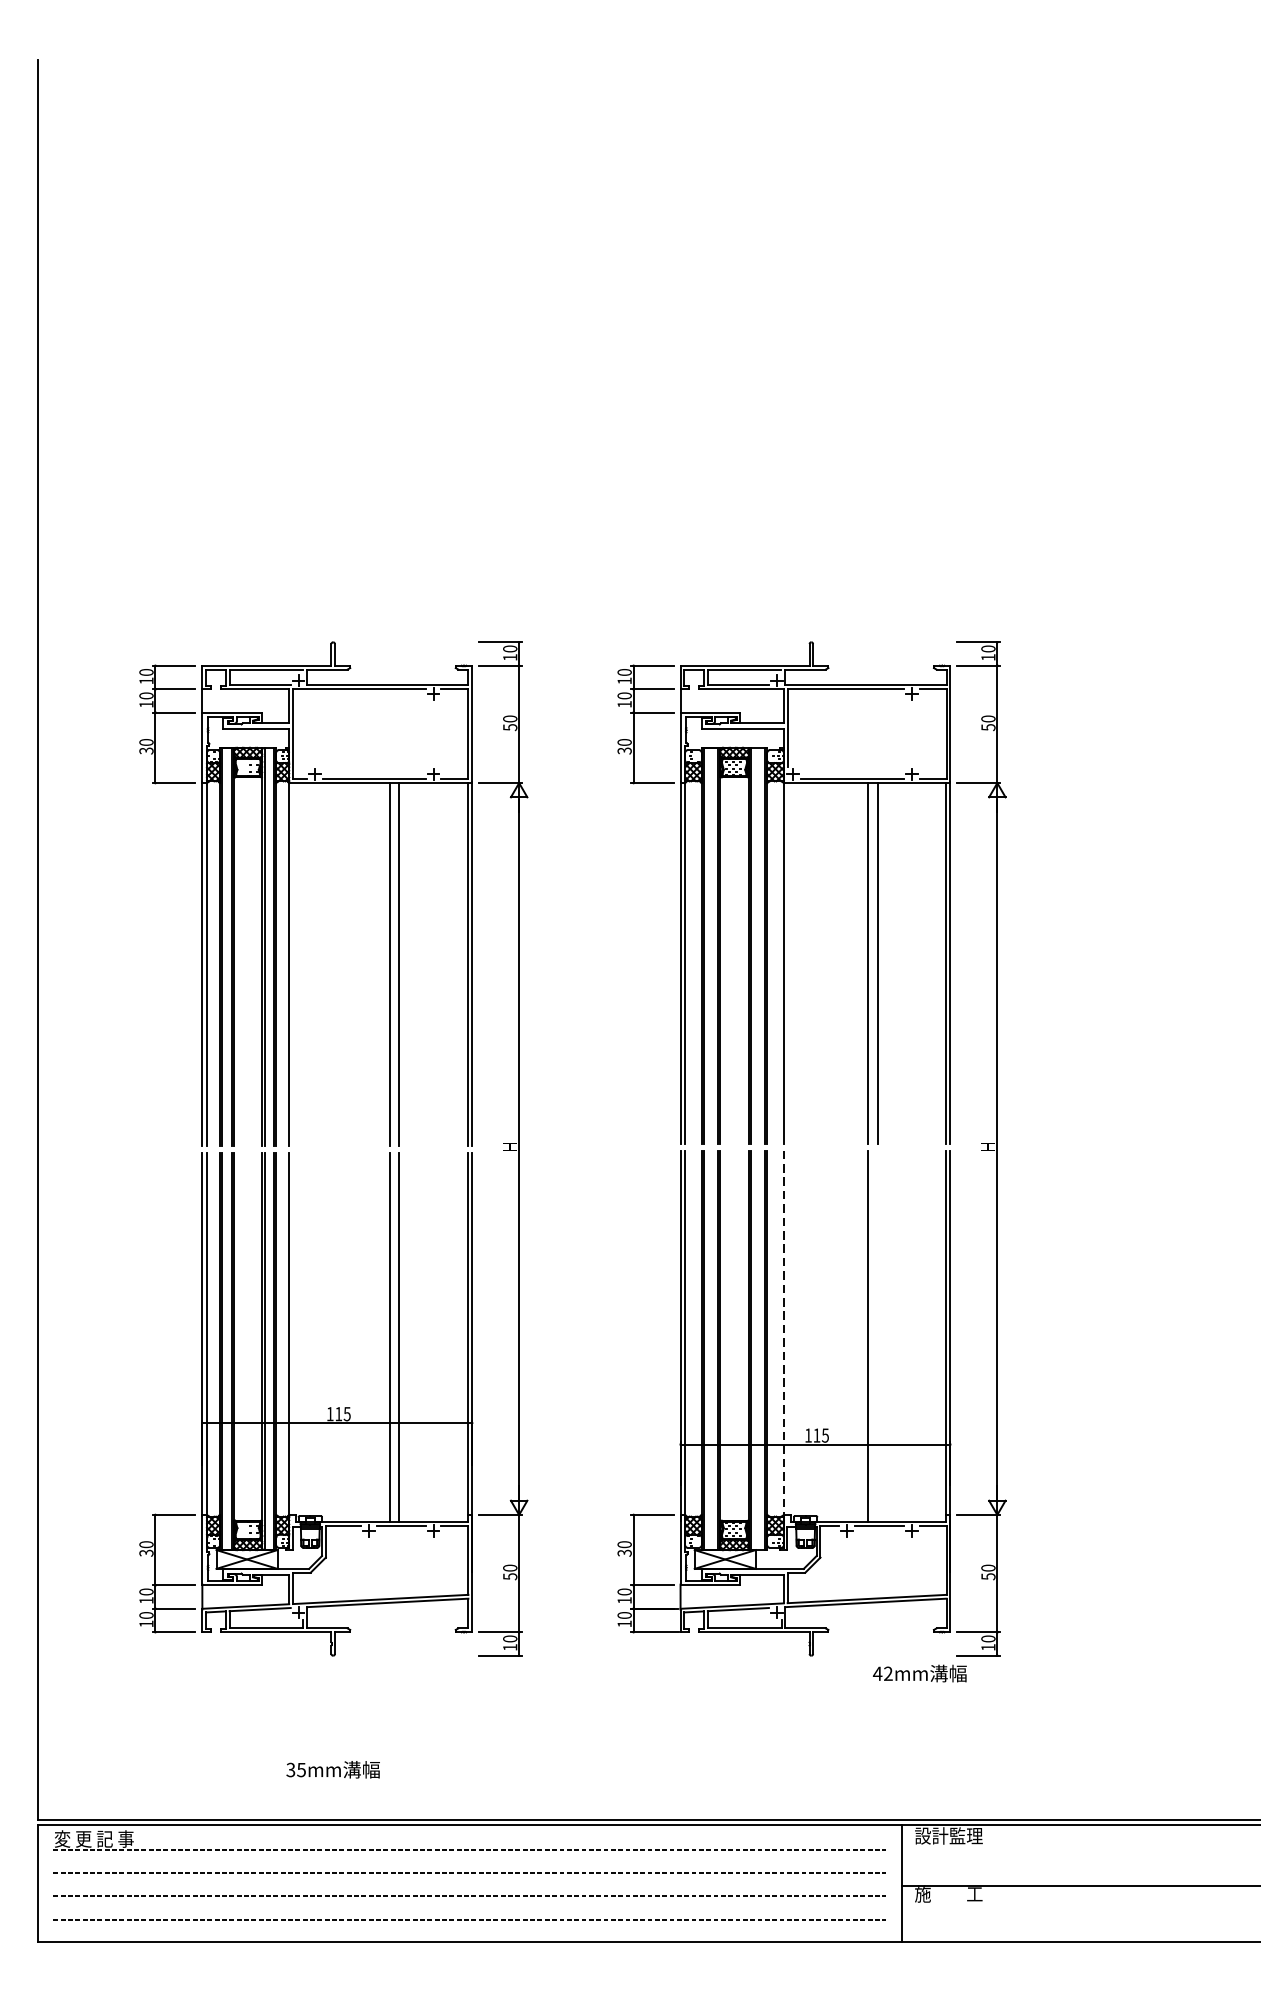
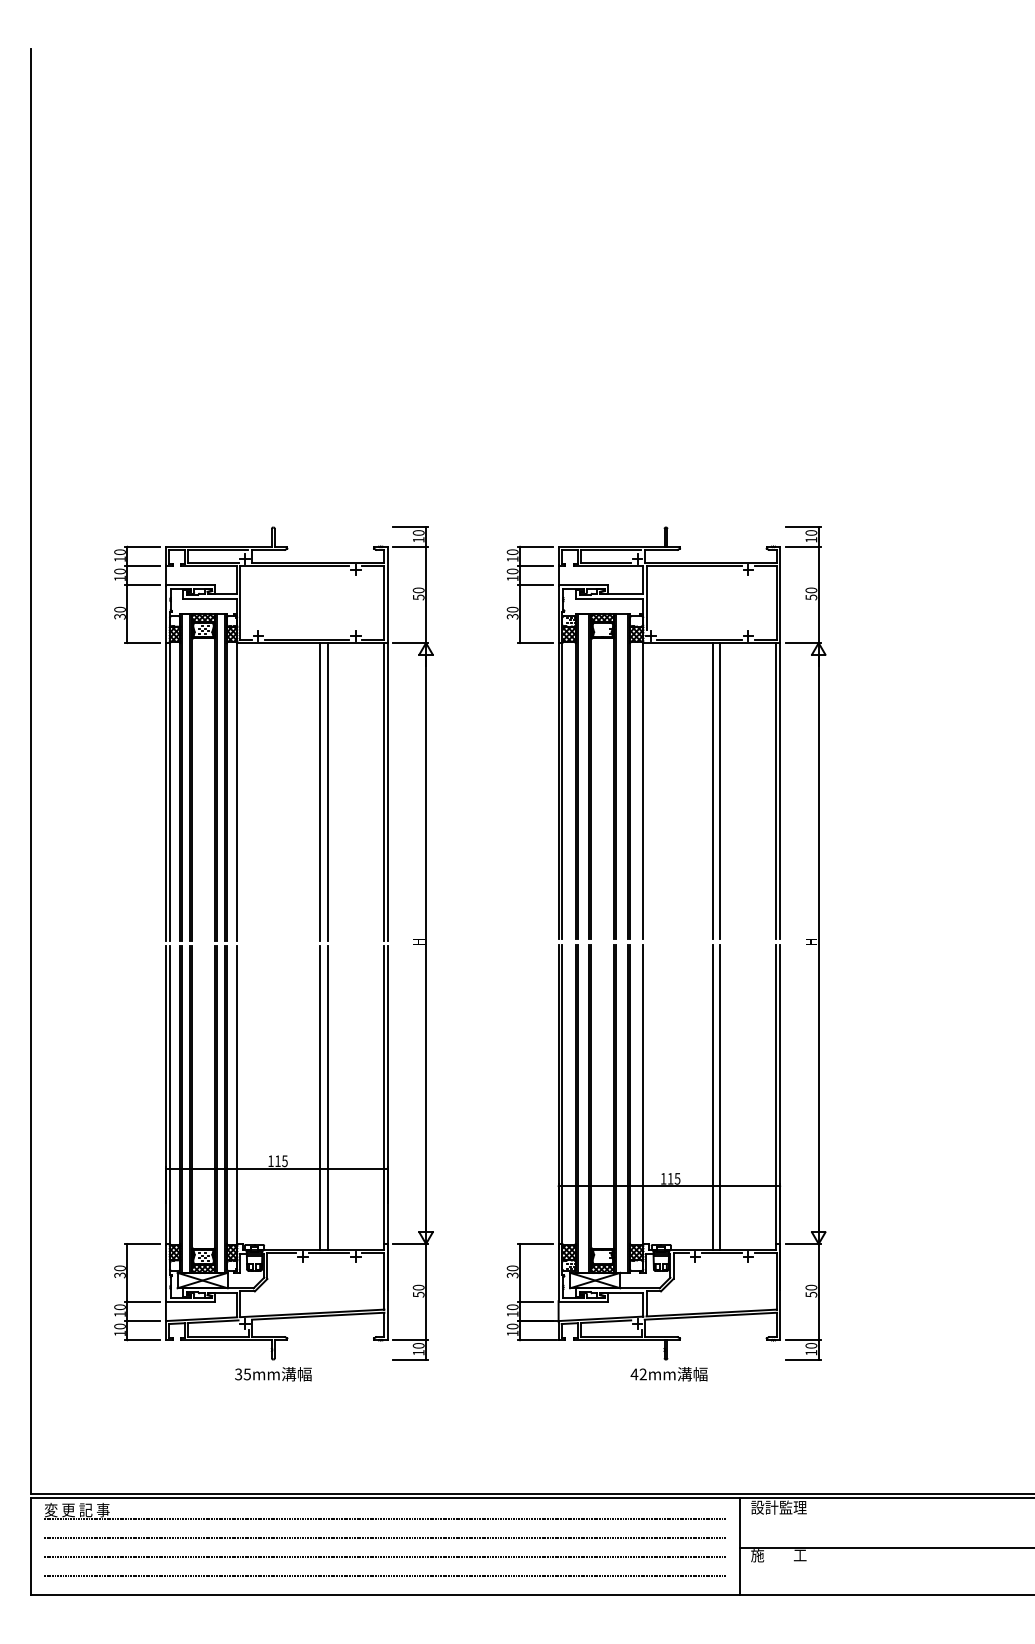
line: (783, 1332) -> (643, 1094), dashed -> solid
line: (877, 1335) -> (720, 1096), added
text: (919, 1673) -> (668, 1374), moved
text: (333, 1770) -> (273, 1374), moved

